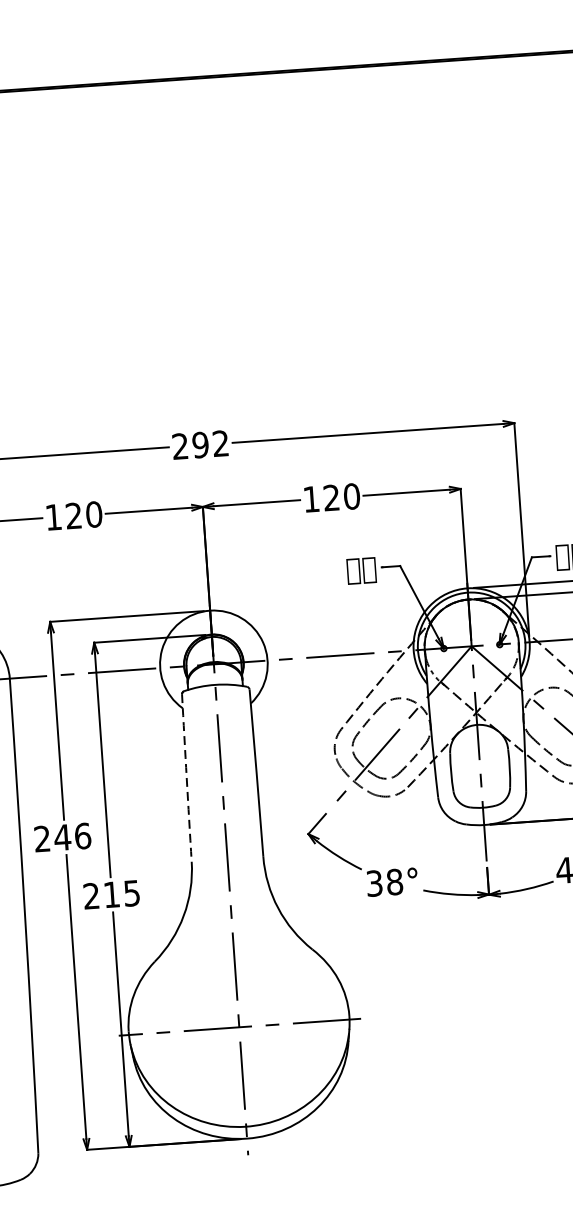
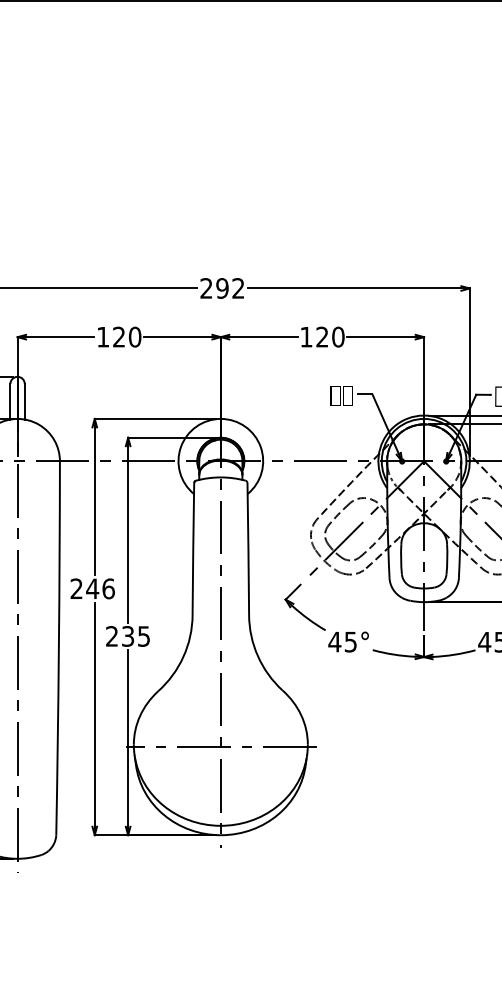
arc: (186, 777) -> (193, 548), dashed -> solid
text: (384, 882) -> (342, 641), 38° -> 45°
text: (112, 894) -> (128, 636), 215 -> 235

